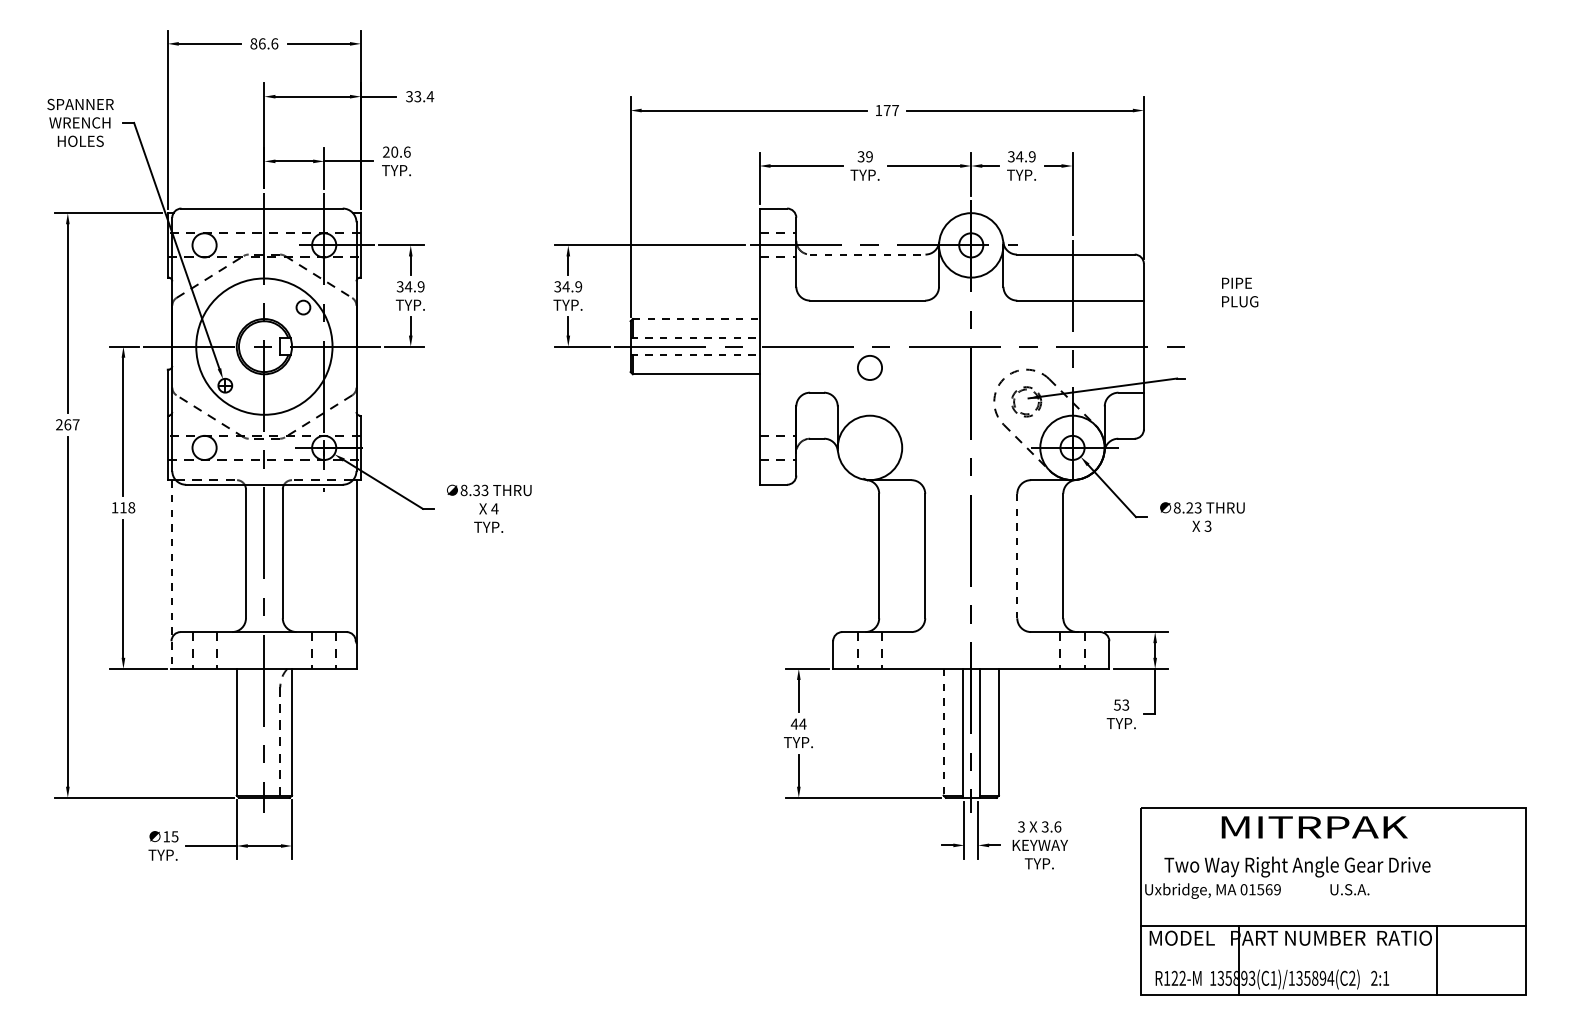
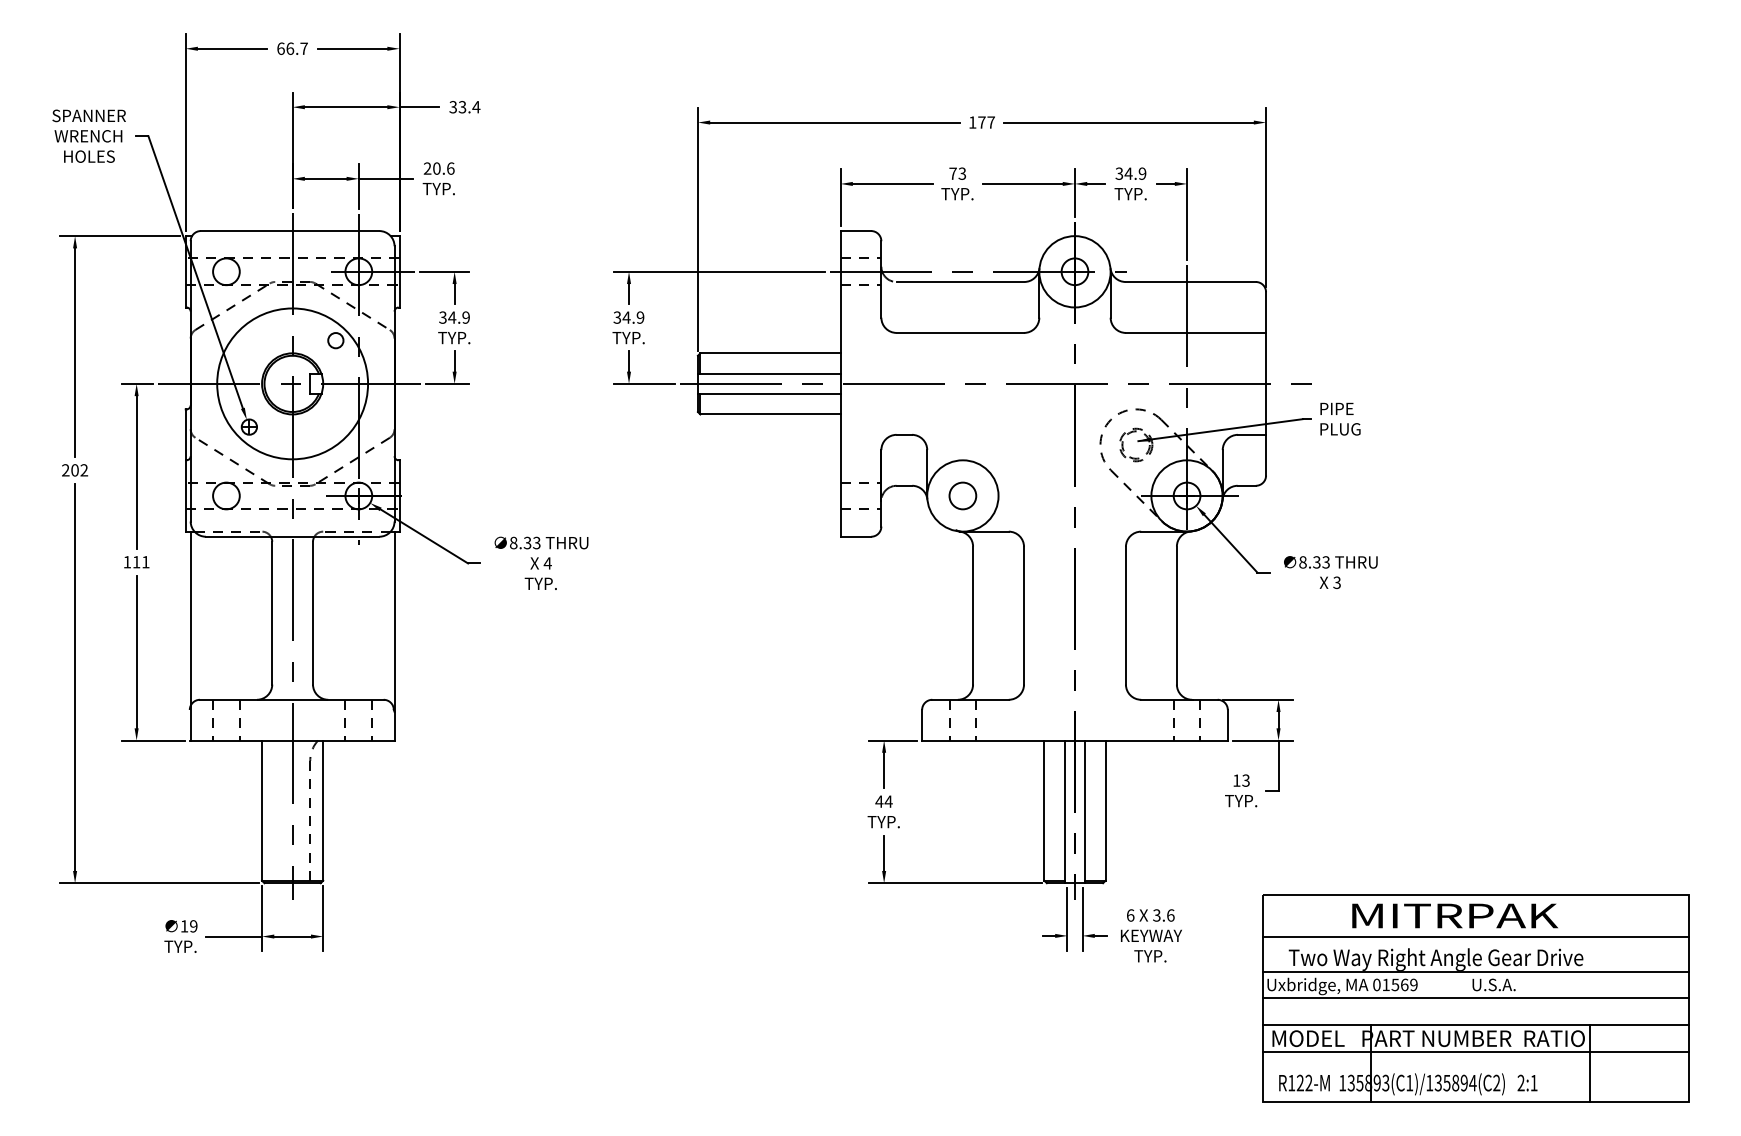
text: (264, 43) -> (292, 48), 86.6 -> 66.7
text: (864, 156) -> (956, 173), 39 -> 73
line: (867, 254) -> (960, 281), dashed -> solid
text: (1240, 292) -> (1340, 419), moved
line: (696, 319) -> (770, 353), dashed -> solid
line: (695, 337) -> (769, 373), dashed -> solid
line: (695, 355) -> (769, 393), dashed -> solid
circle: (869, 367) -> (962, 495), moved
text: (71, 424) -> (79, 470), 267 -> 202
text: (131, 507) -> (145, 561), 118 -> 111
text: (1189, 508) -> (1316, 563), 8.23 -> 8.33
line: (1017, 556) -> (1126, 616), dashed -> solid
line: (172, 575) -> (190, 637), dashed -> solid
text: (1117, 704) -> (1236, 779), 53 -> 13
line: (943, 732) -> (1044, 810), dashed -> solid
text: (1021, 826) -> (1130, 914), 3 -> 6
text: (174, 836) -> (193, 926), 15 -> 19
line: (1333, 846) -> (1475, 937), added
line: (1333, 877) -> (1475, 971), added
line: (1333, 901) -> (1475, 997), added
line: (1333, 950) -> (1475, 1052), added

